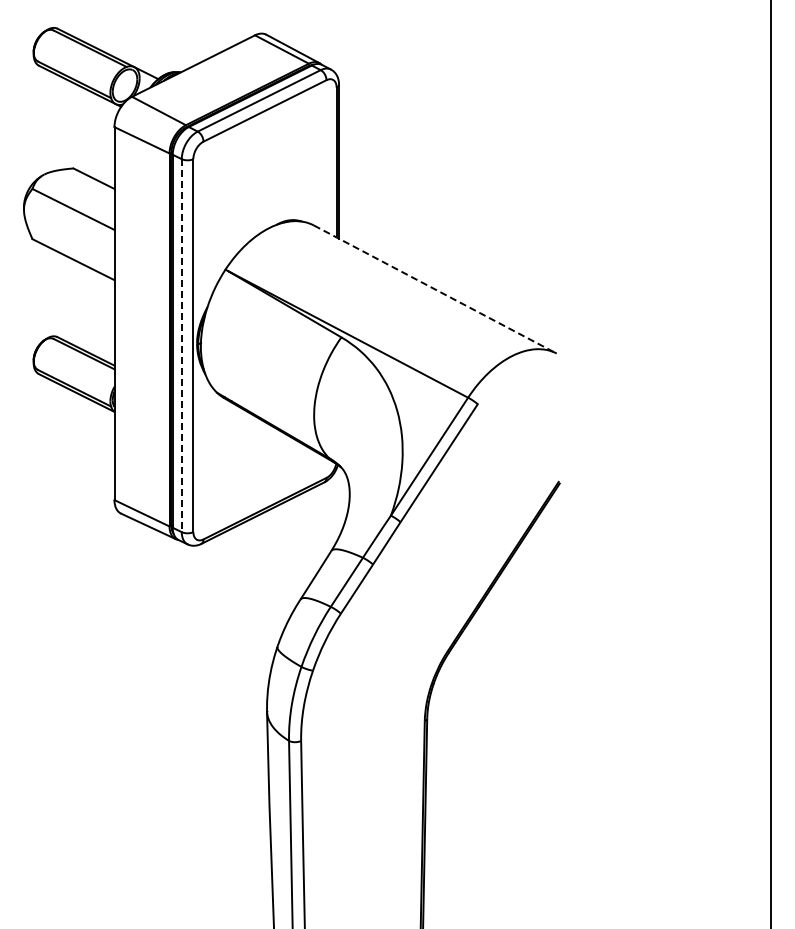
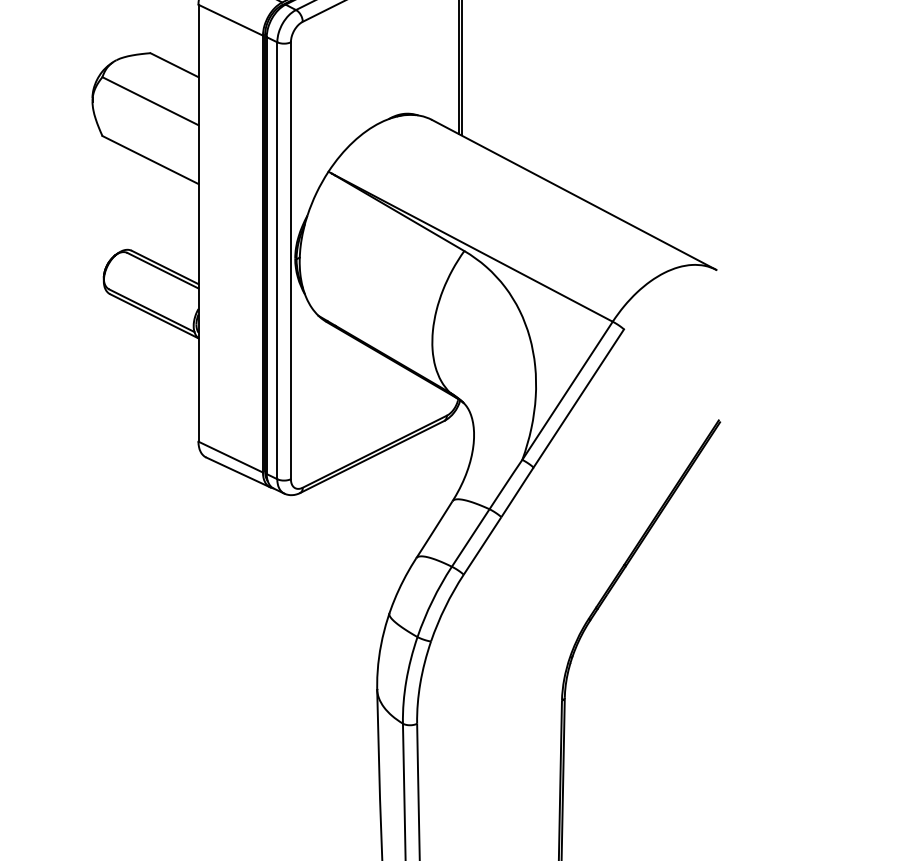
line: (435, 289) -> (574, 194), dashed -> solid
line: (181, 346) -> (276, 261), dashed -> solid

